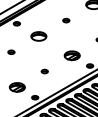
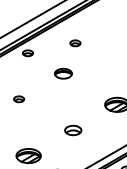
part: (66, 20) -> (75, 43), moved
part: (38, 36) -> (62, 73), size x0.7
part: (44, 71) -> (72, 130), size x1.6

